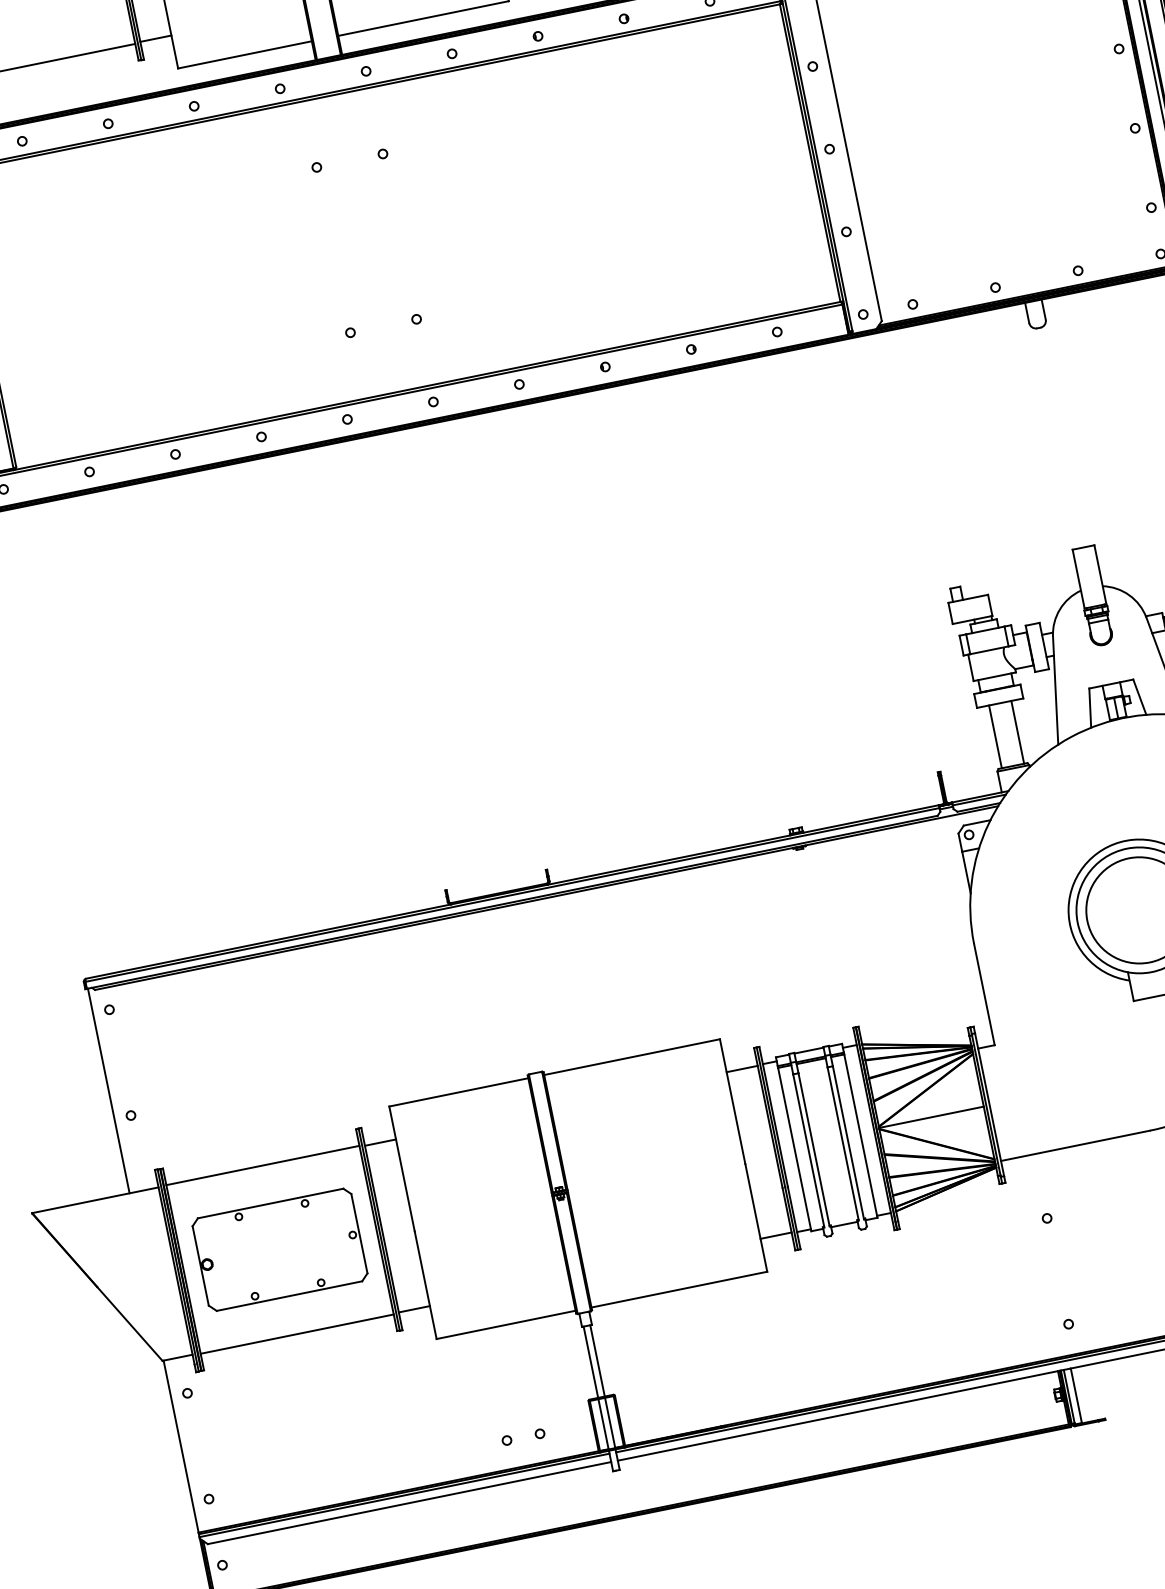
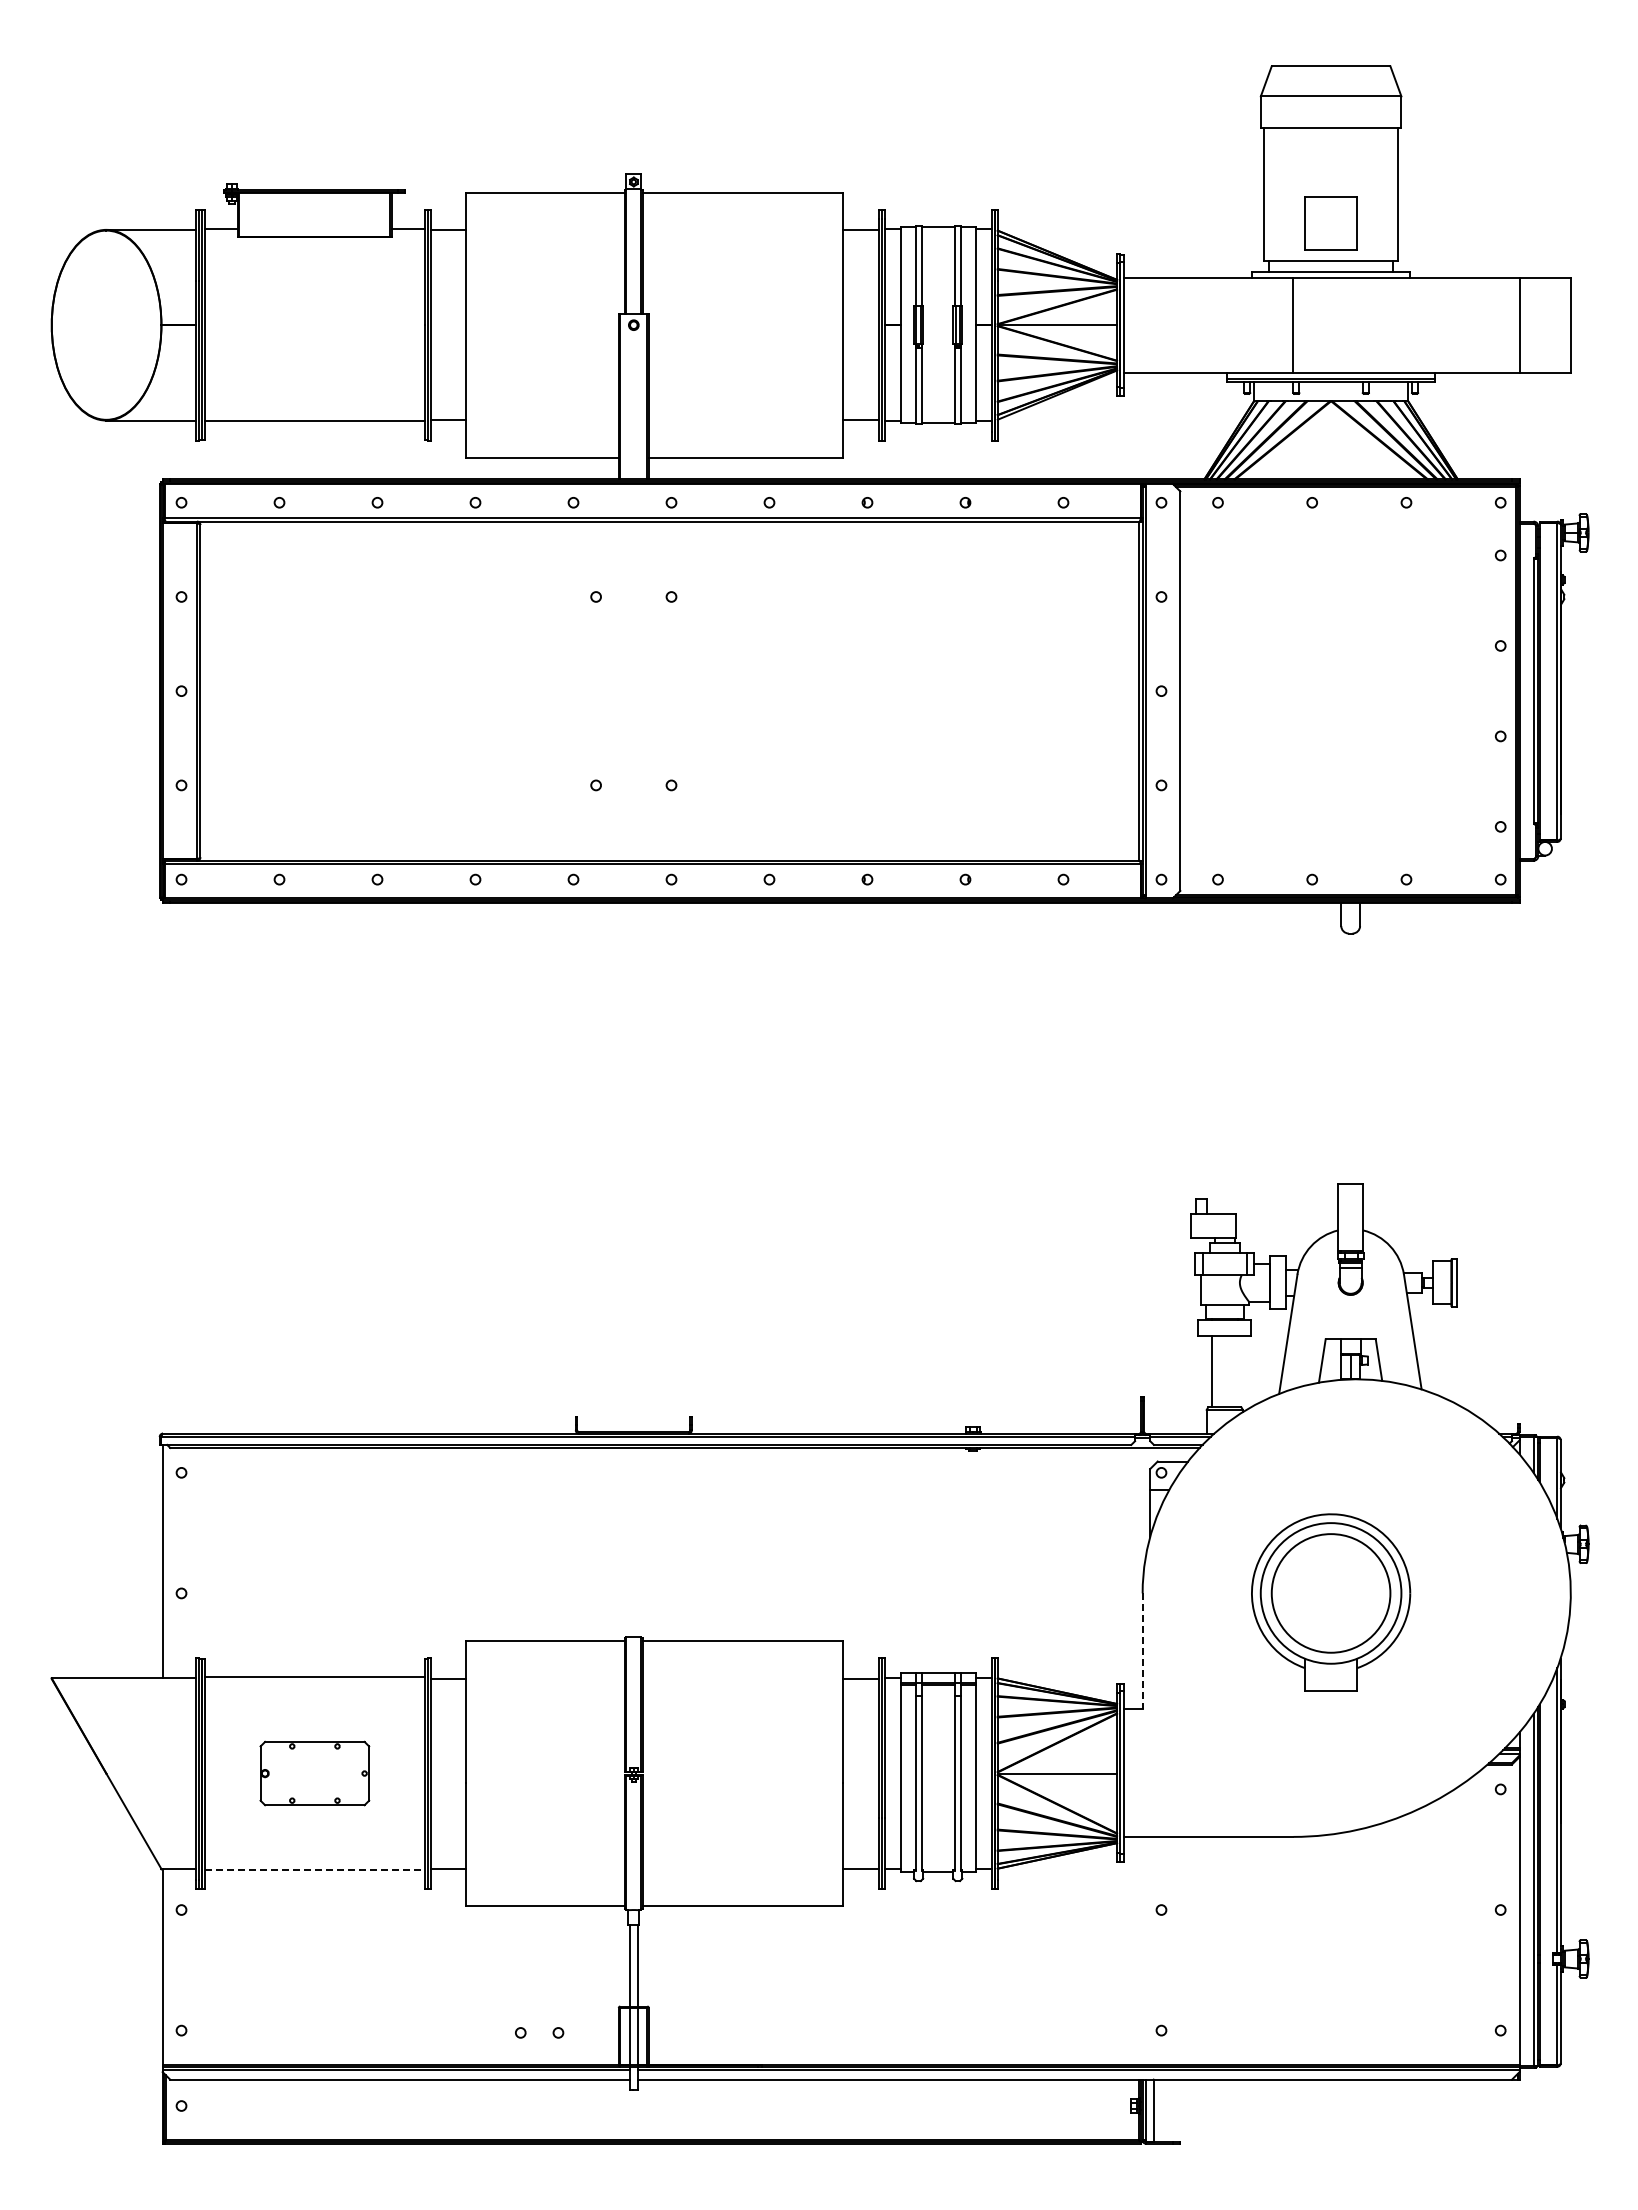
line: (1017, 732) -> (1237, 1371), removed
line: (984, 994) -> (1142, 1651), solid -> dashed
part: (279, 1249) -> (314, 1773), size x0.6
line: (297, 1333) -> (315, 1869), solid -> dashed

